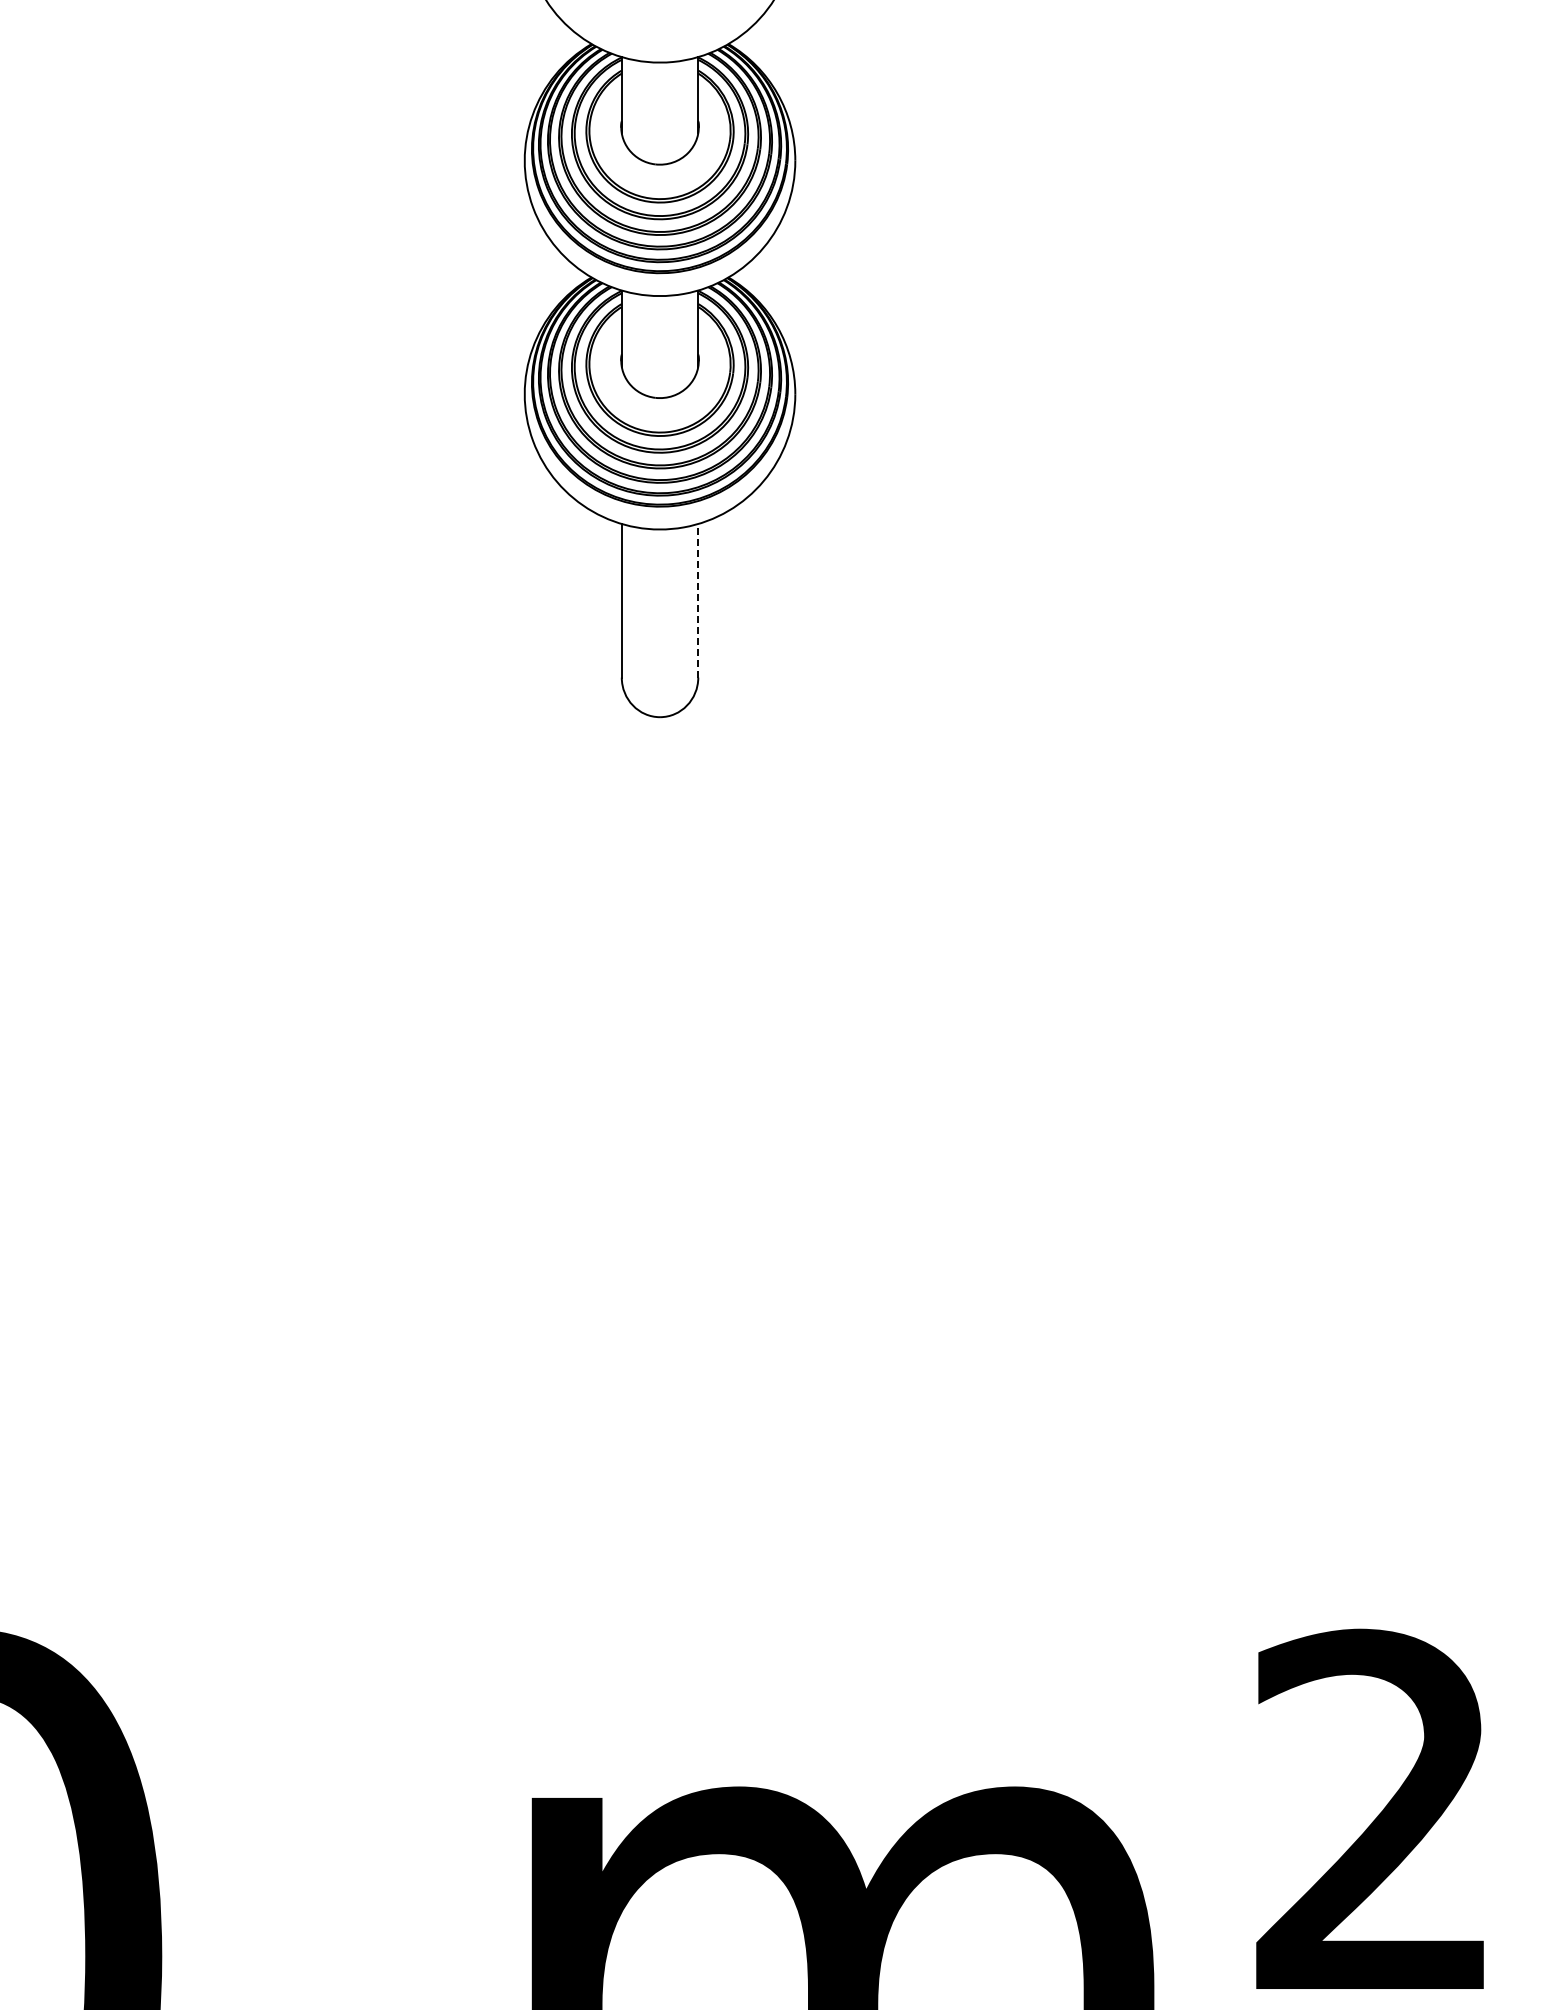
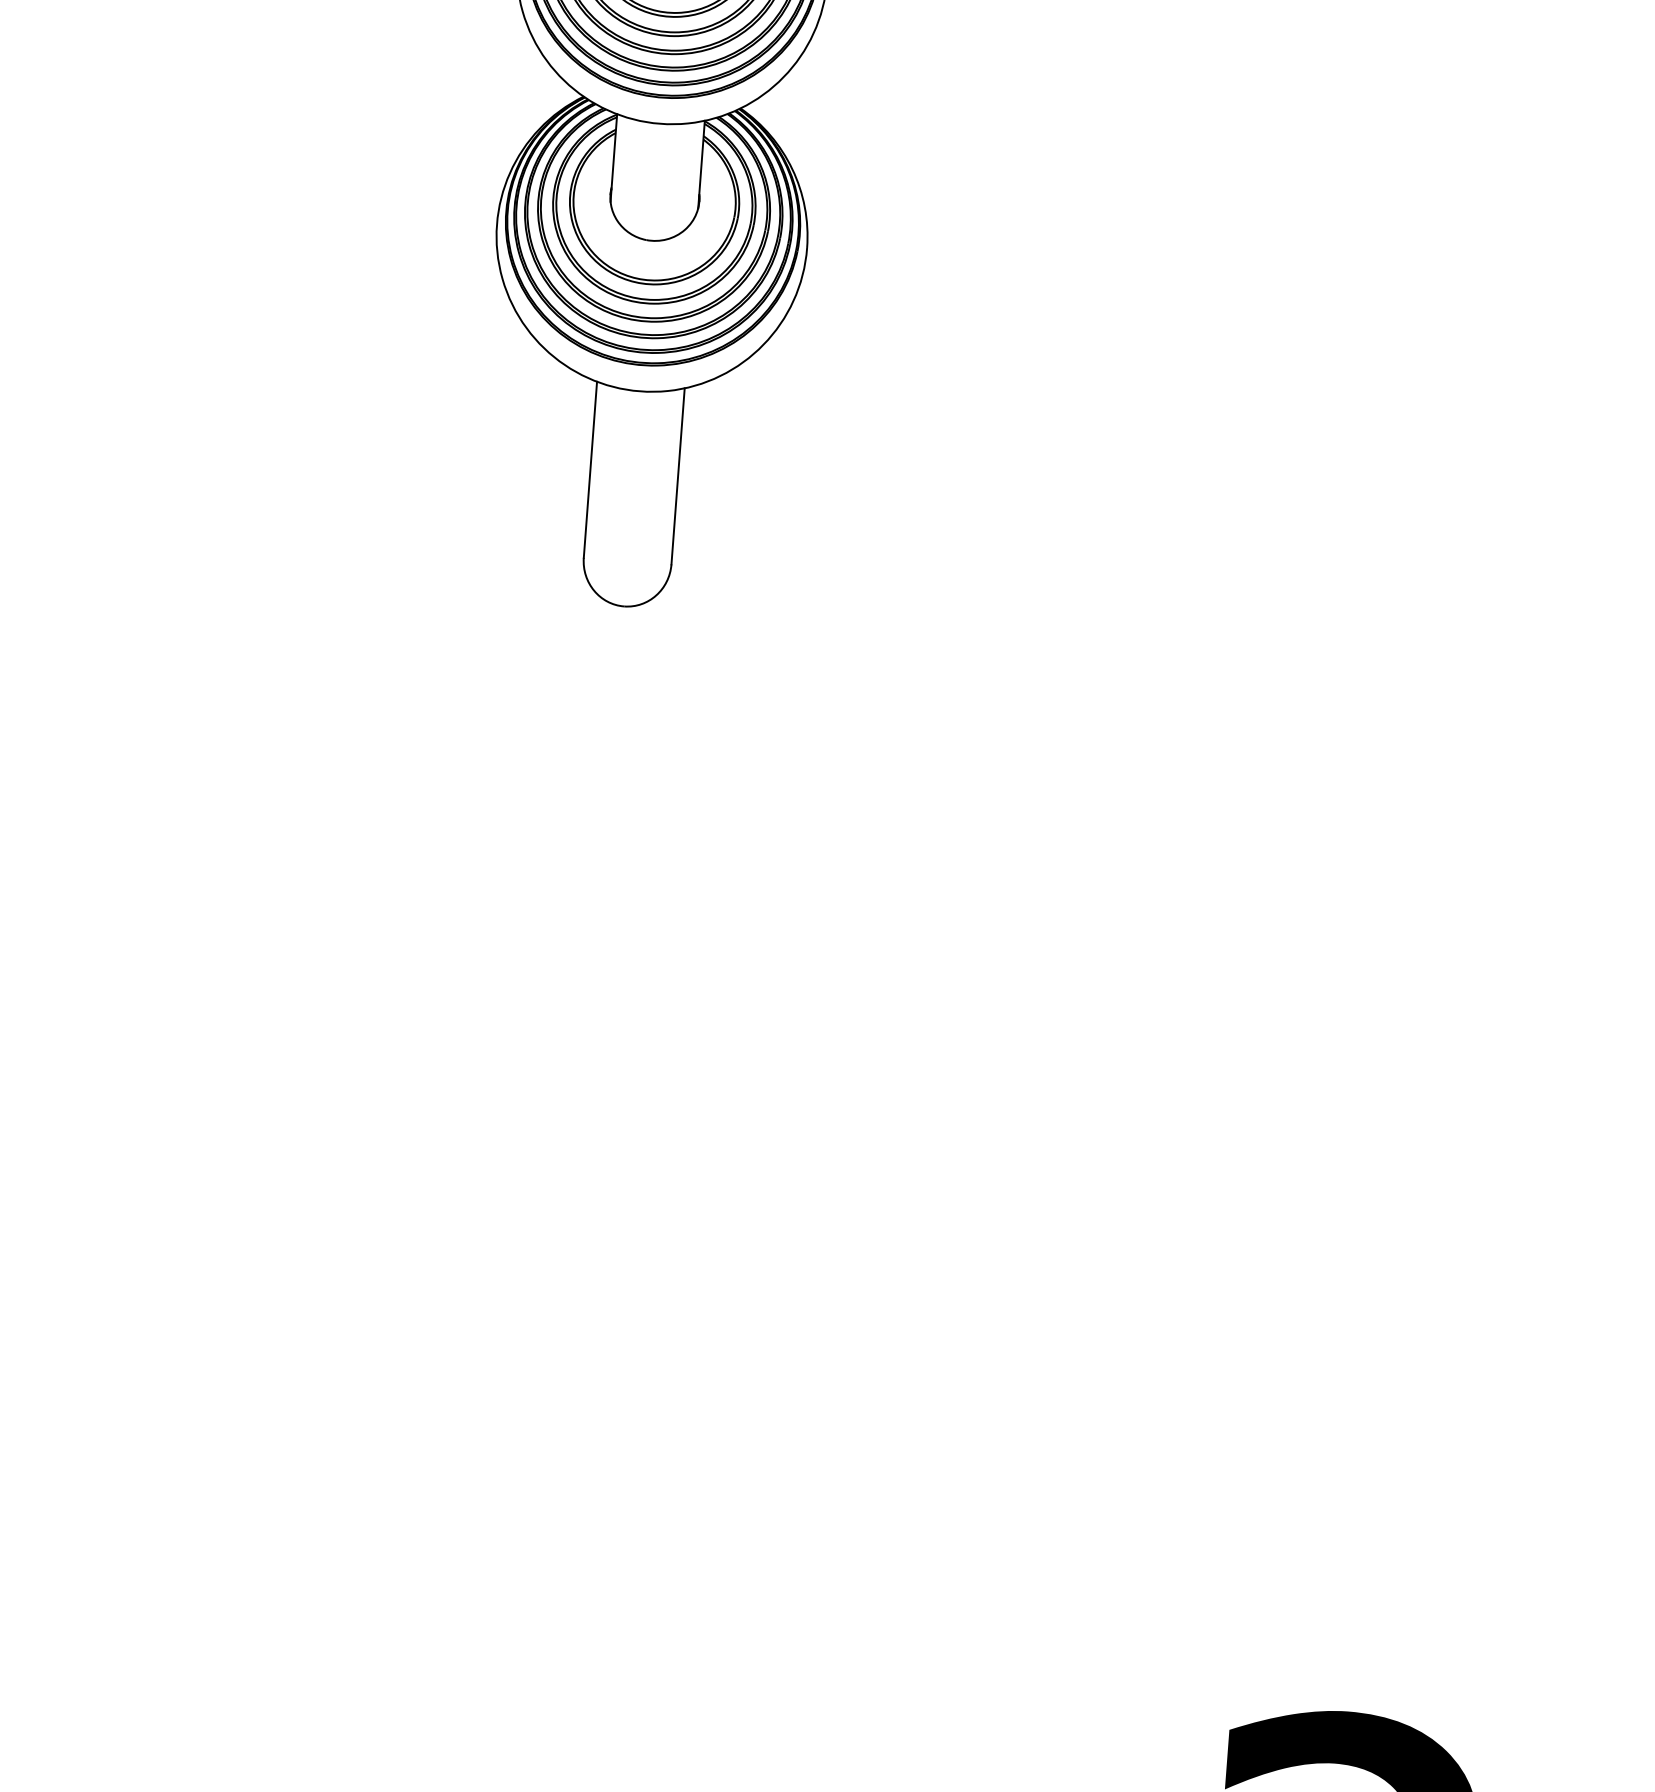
line: (698, 600) -> (678, 476), dashed -> solid

